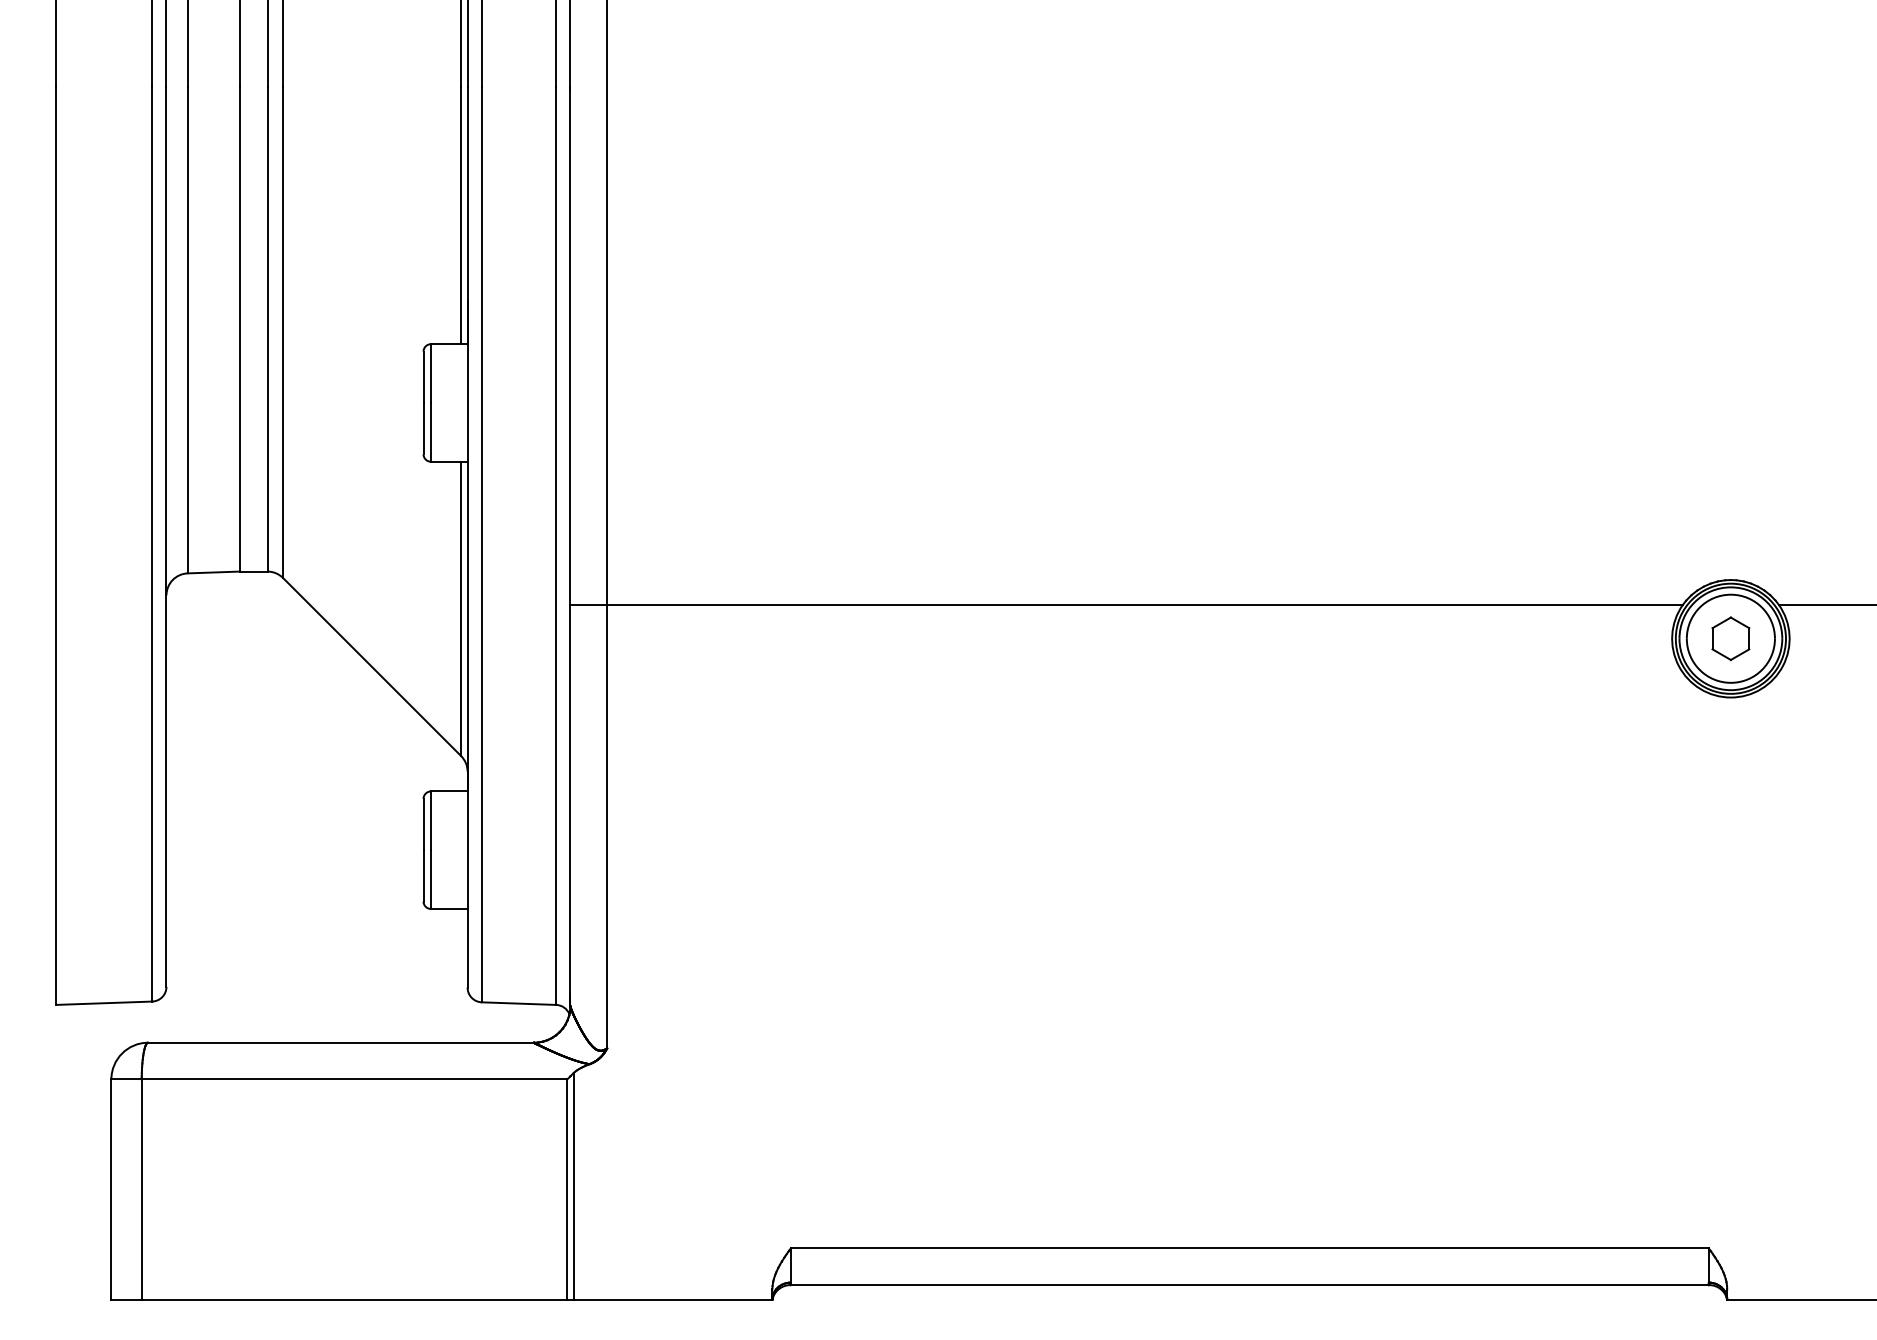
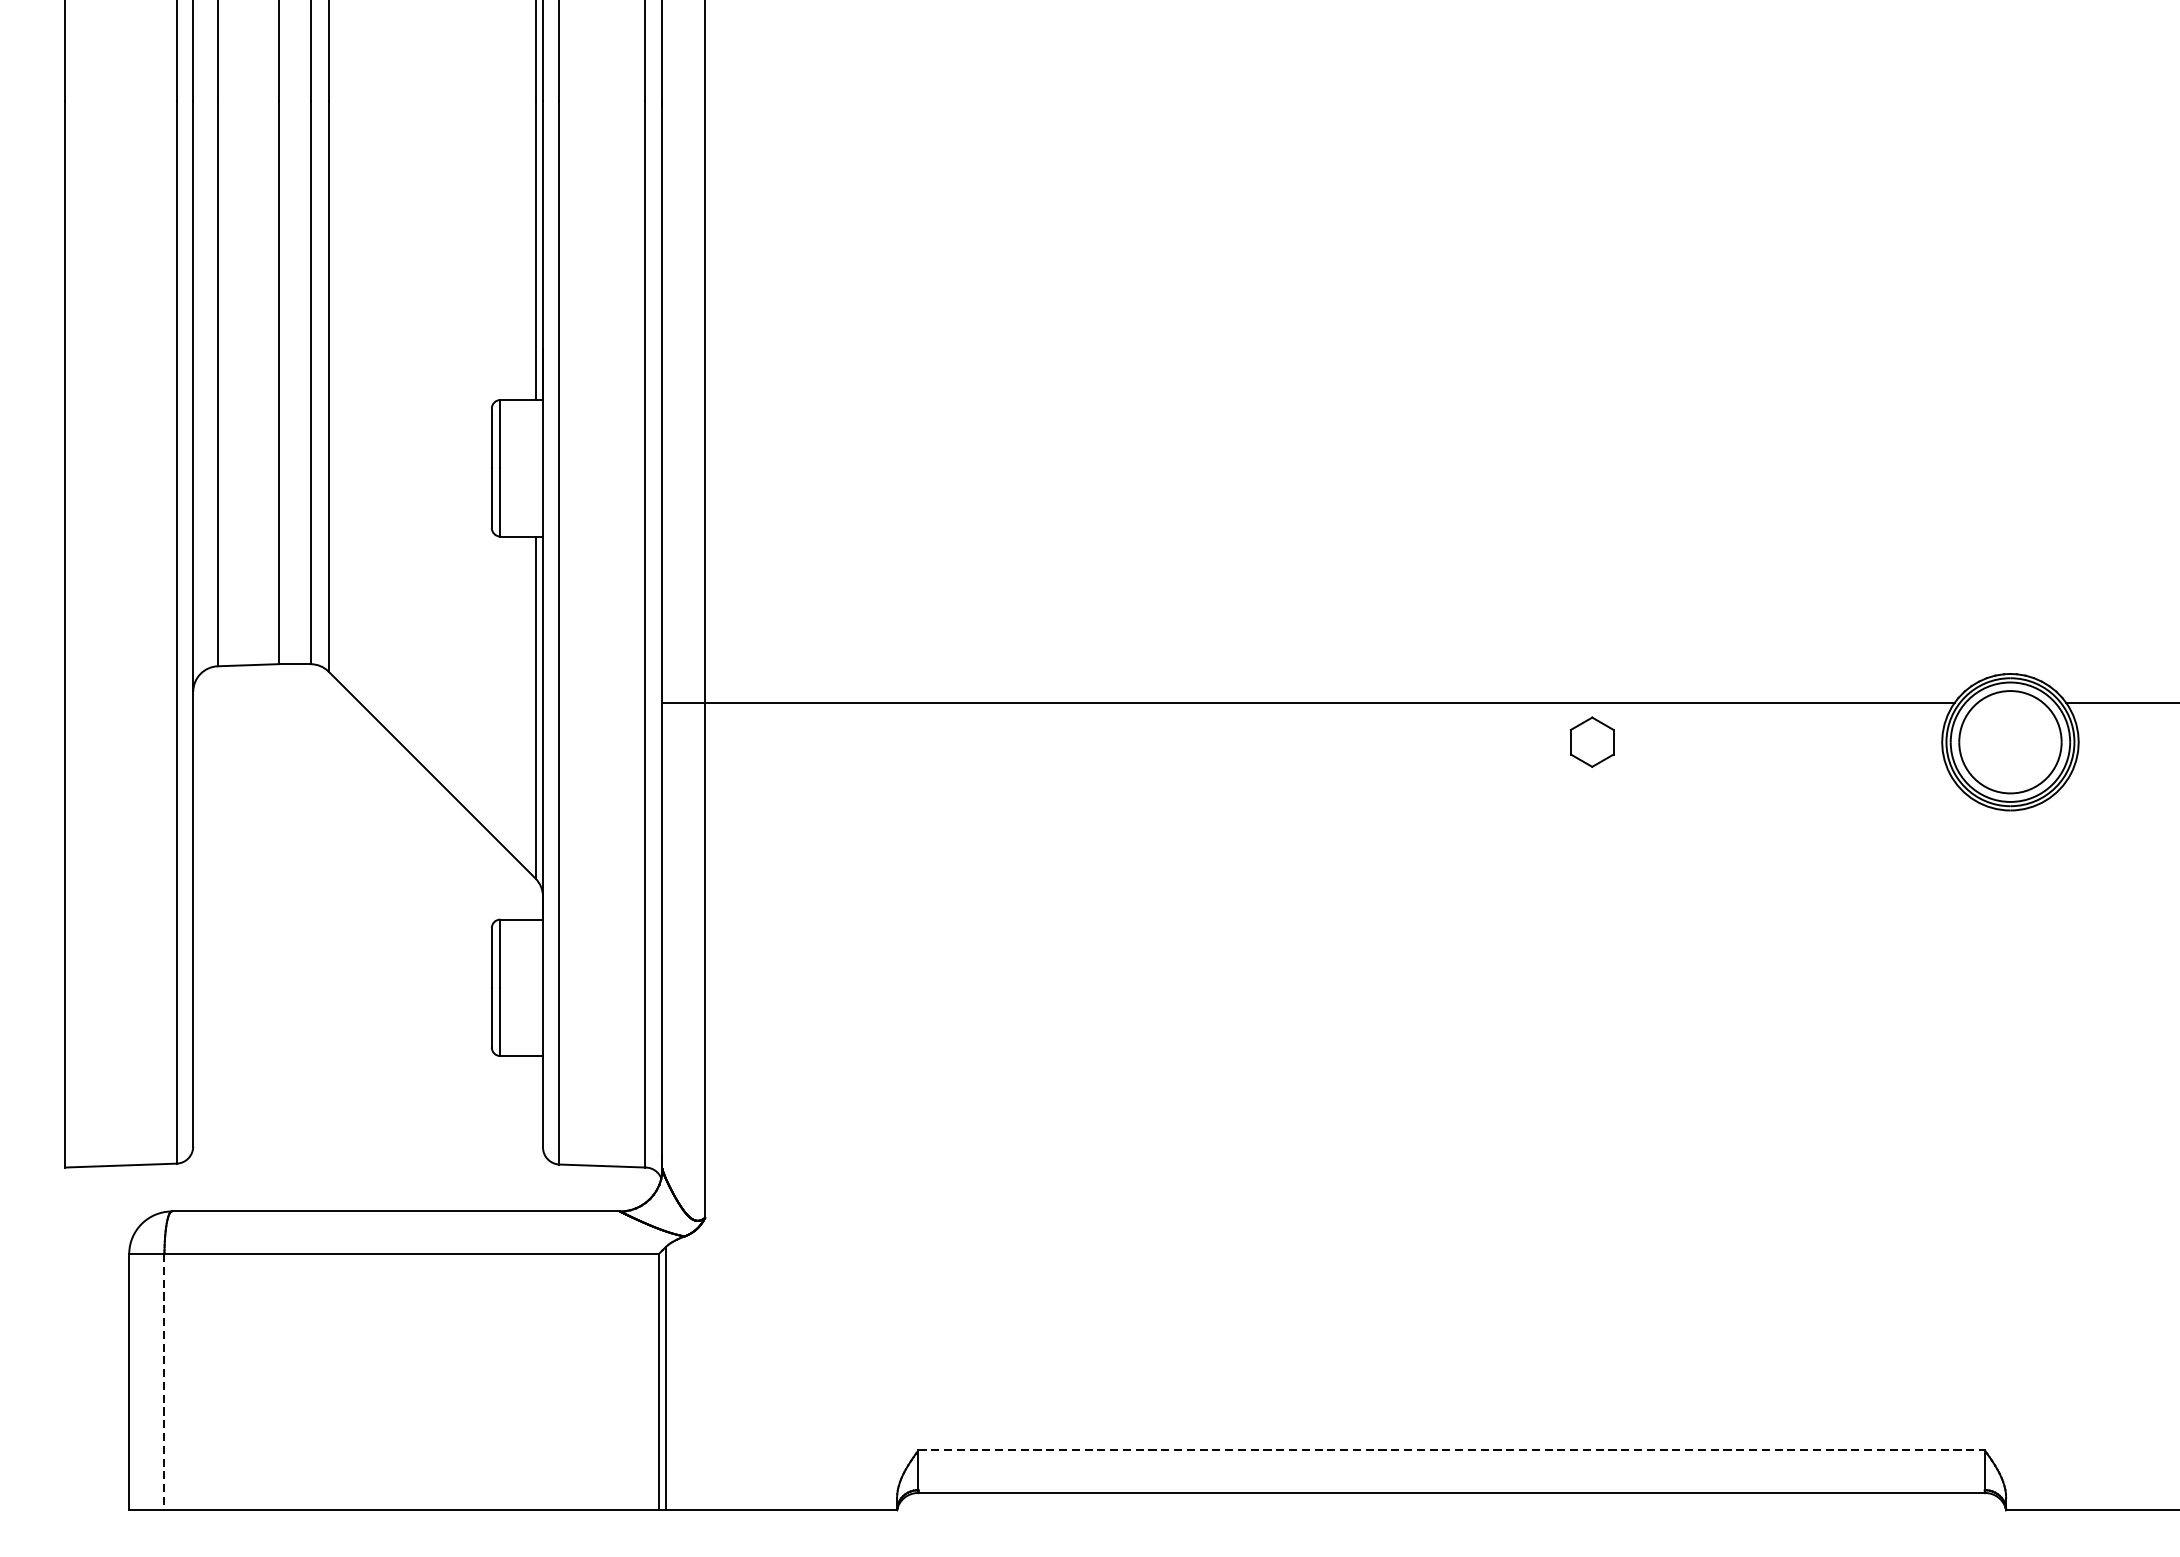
part: (1730, 638) -> (1591, 741), moved
line: (141, 1190) -> (164, 1383), solid -> dashed
line: (1250, 1248) -> (1452, 1450), solid -> dashed

